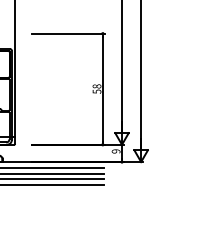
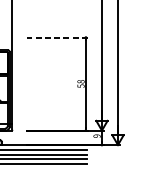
line: (68, 33) -> (57, 37), solid -> dashed

